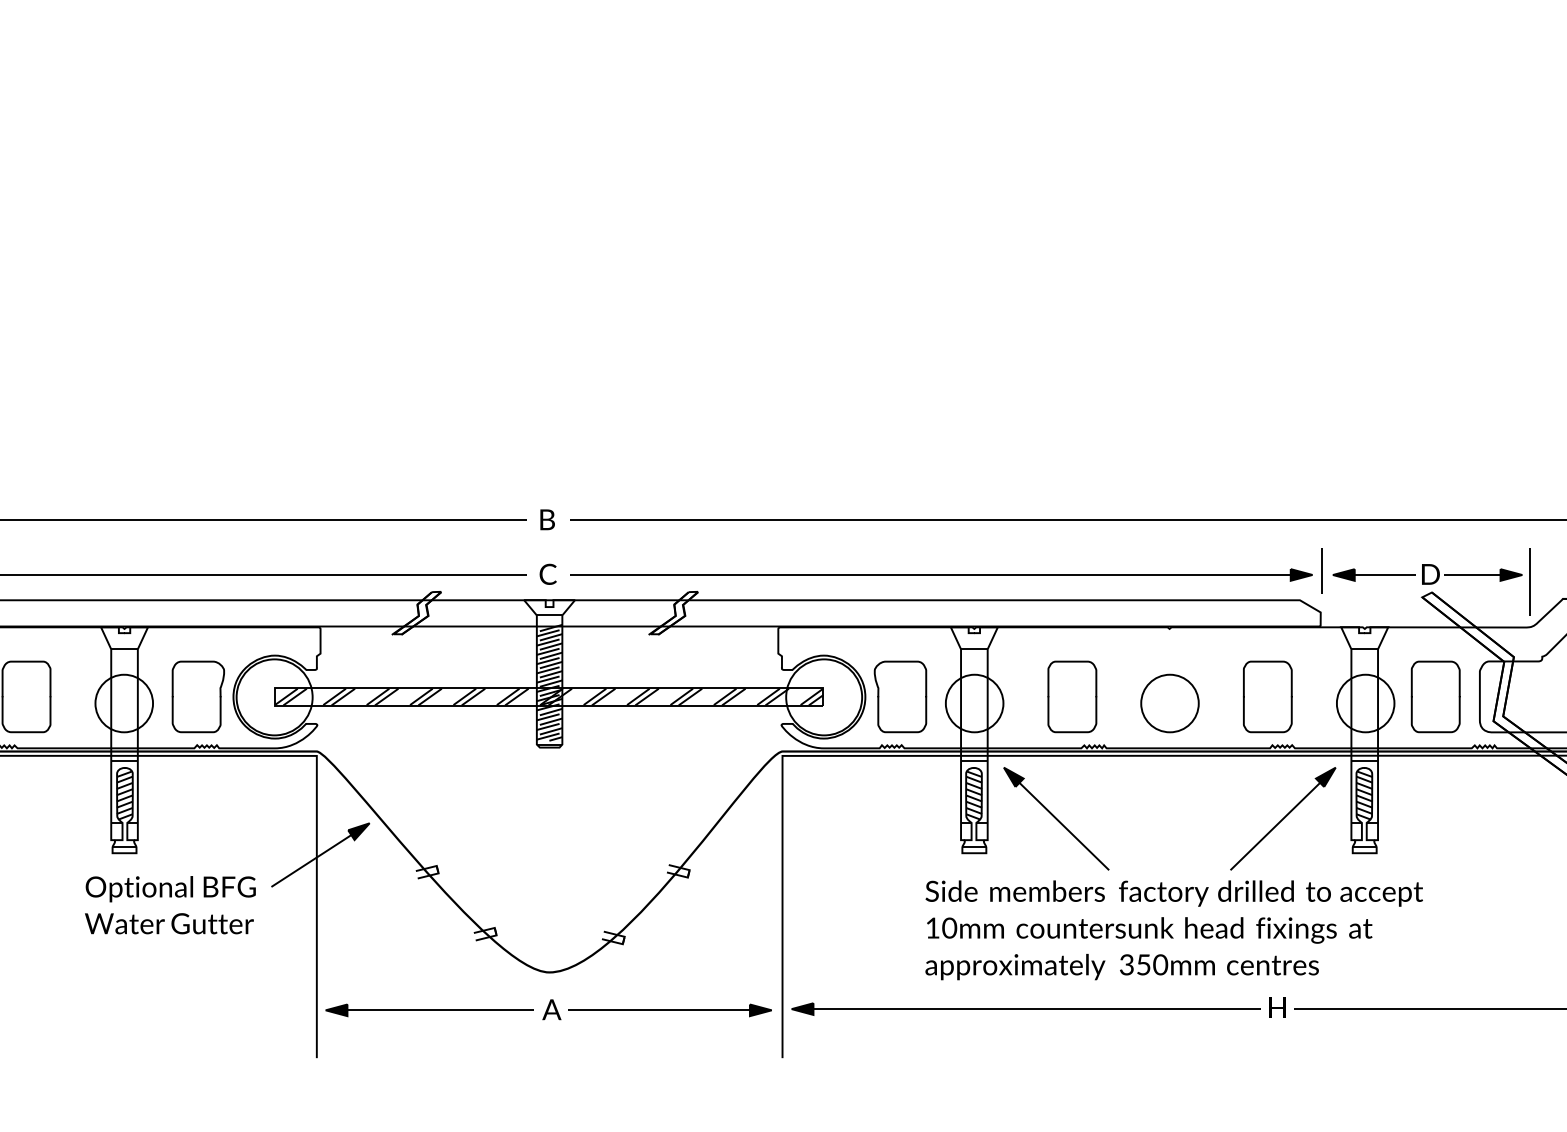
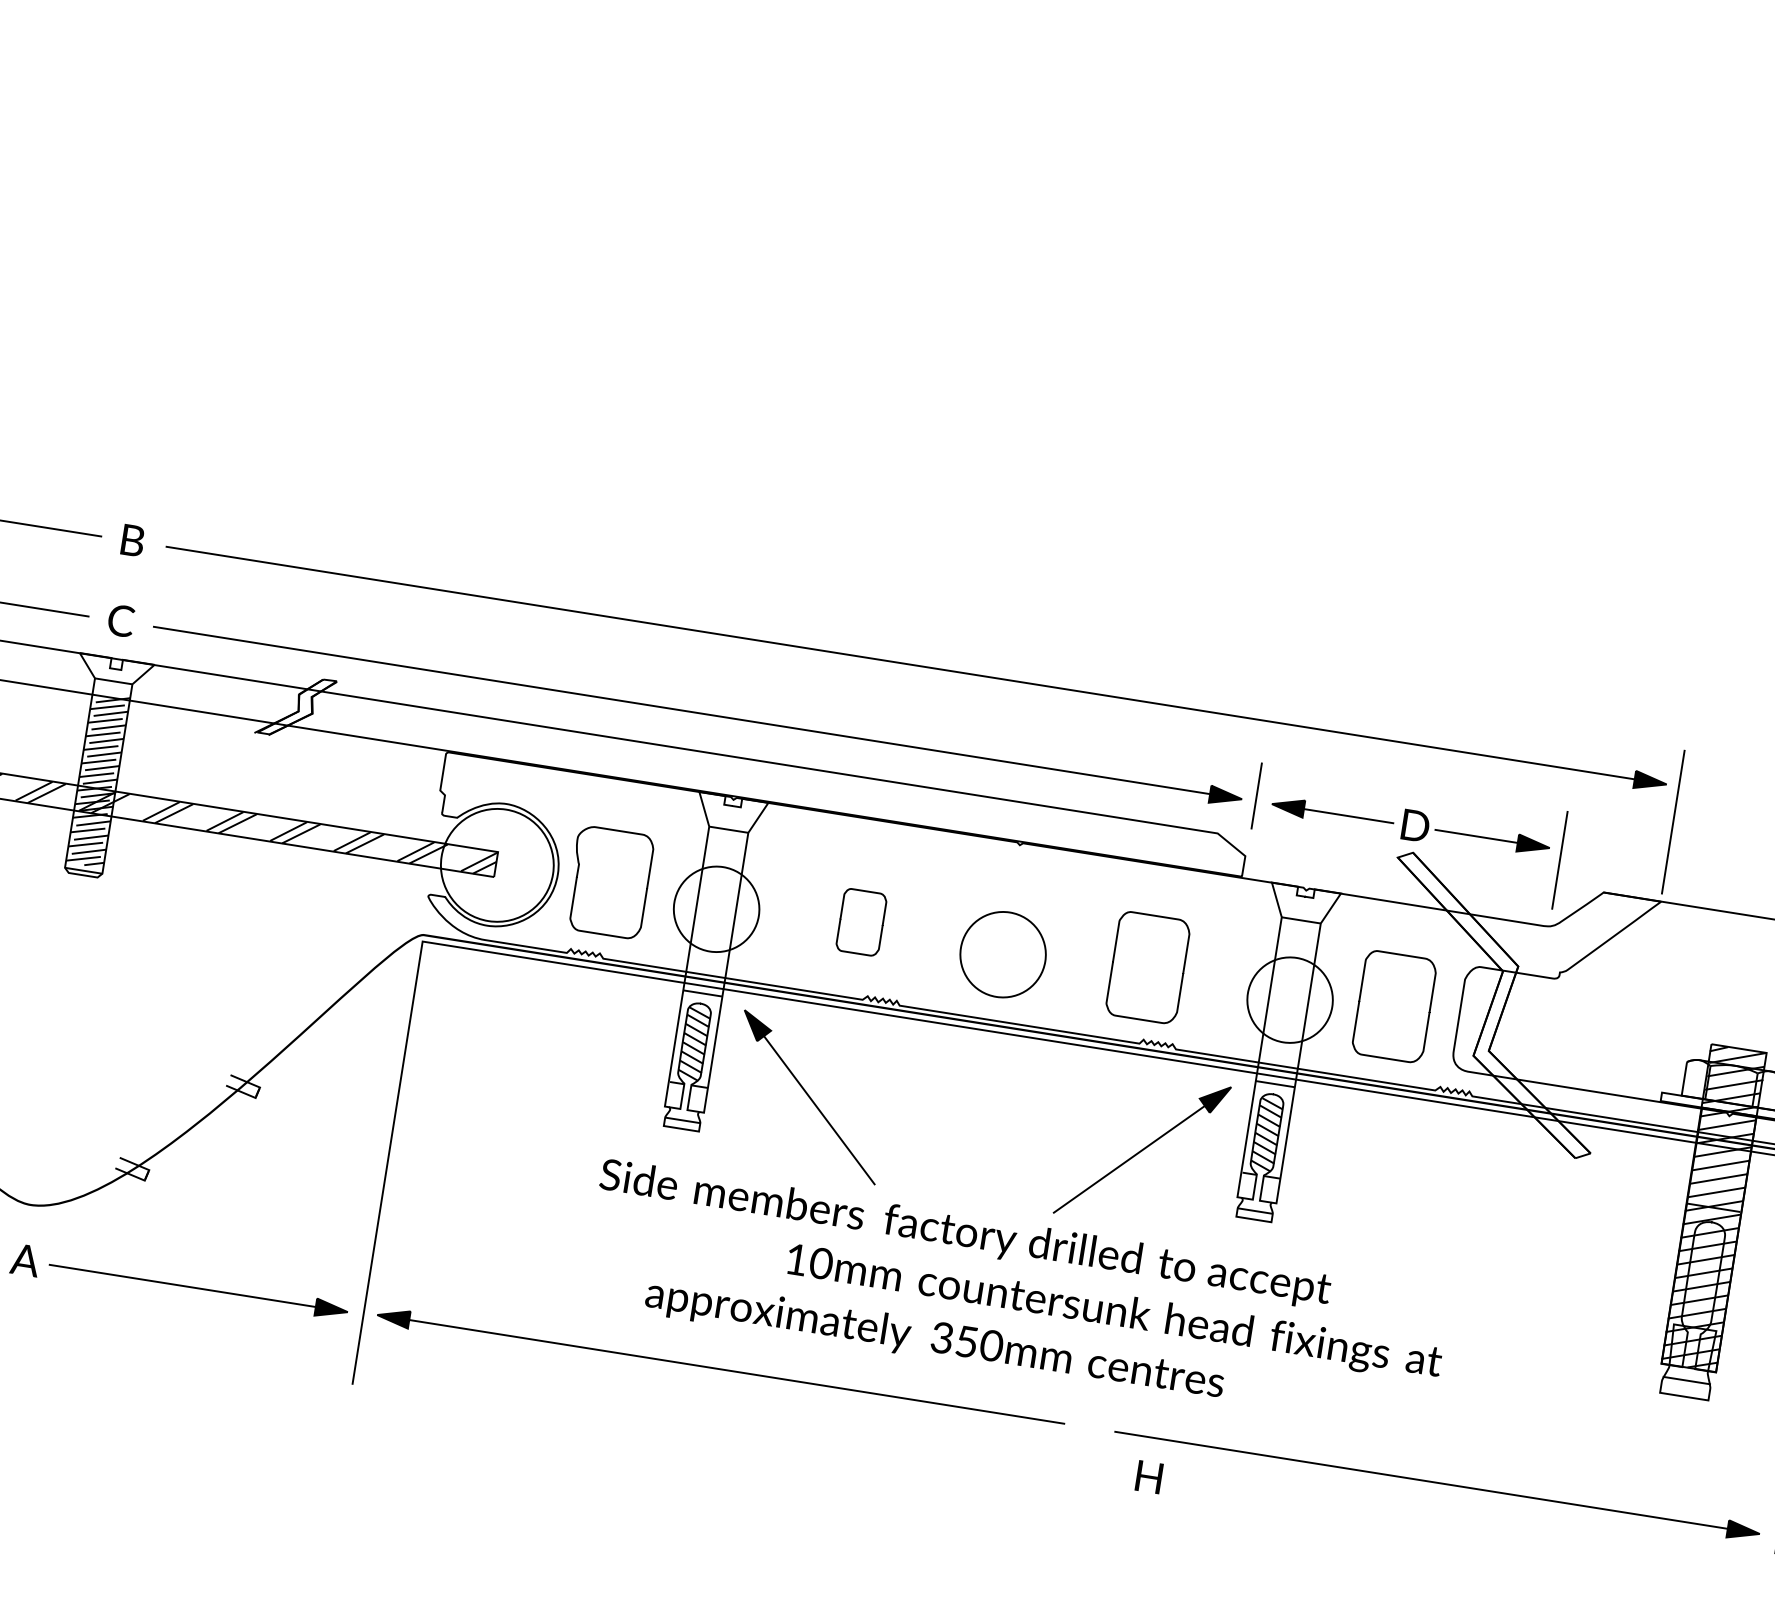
part: (1072, 696) -> (861, 921), size x0.6
text: (1149, 930) -> (1113, 1313), moved
text: (1121, 967) -> (933, 1340), moved
text: (1277, 1007) -> (1149, 1477), moved

